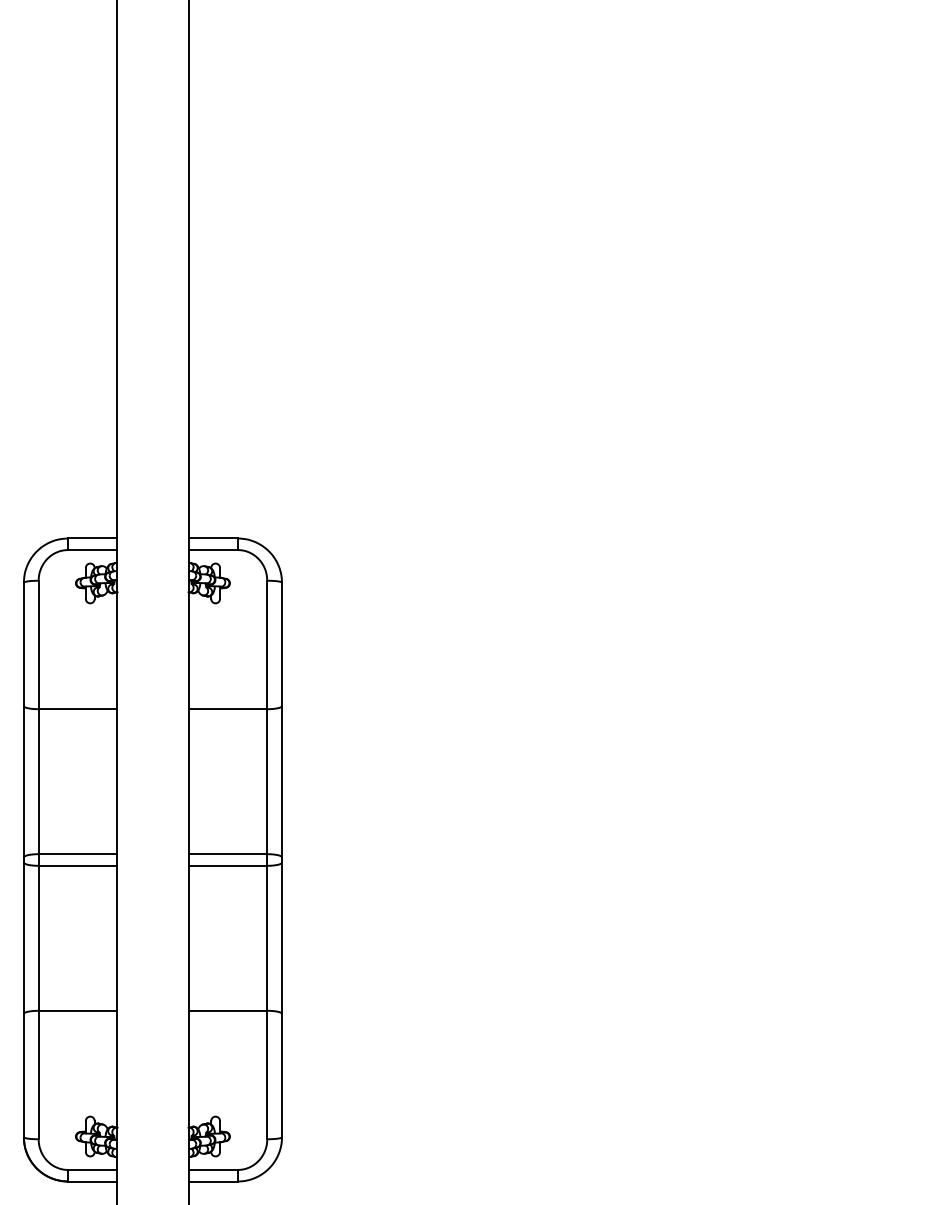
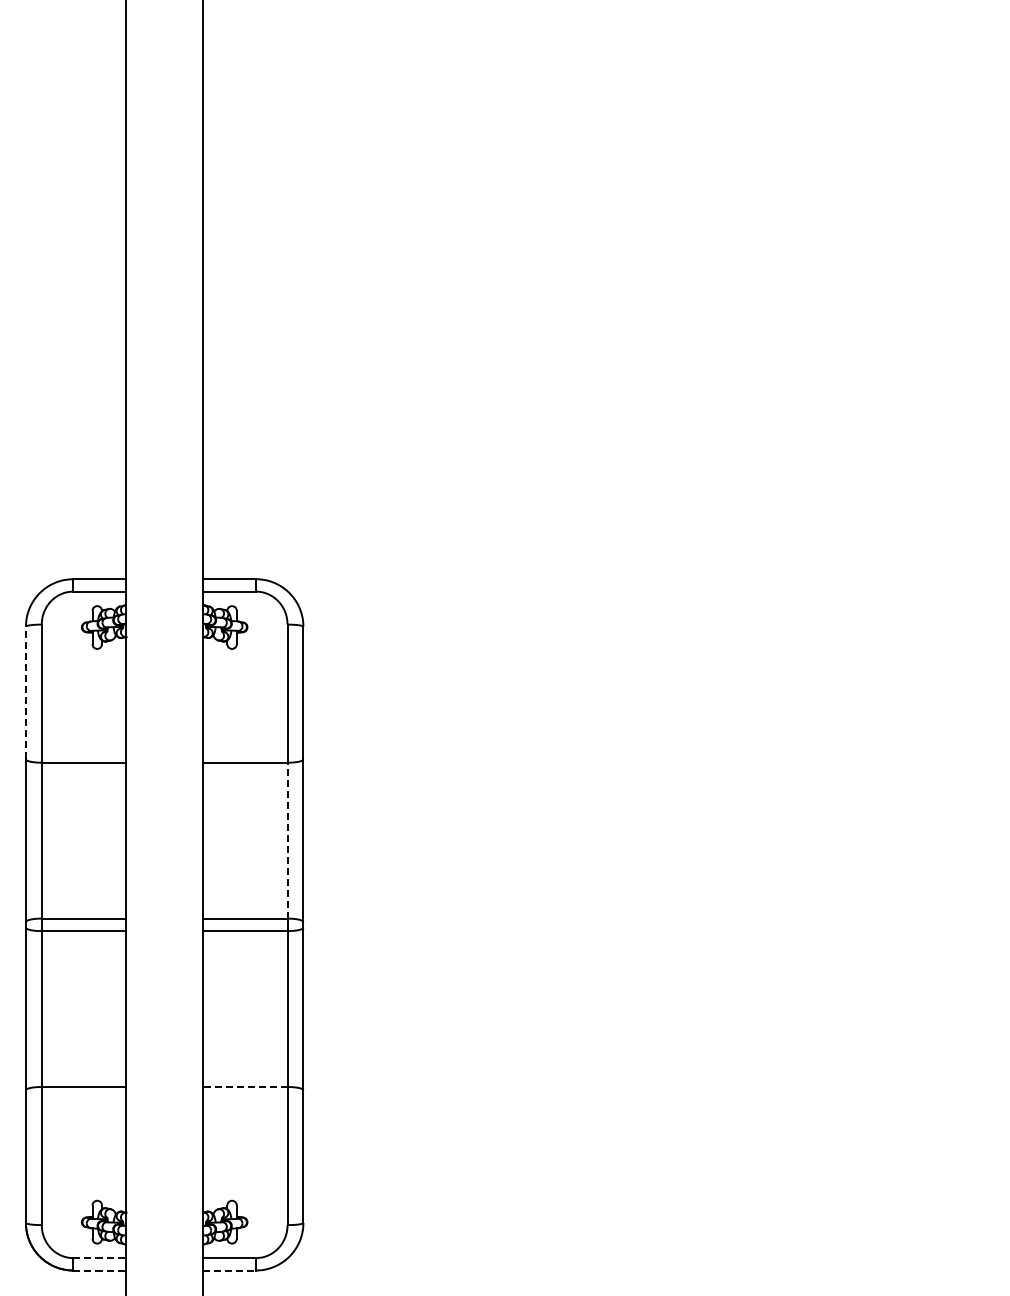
line: (23, 643) -> (25, 692), solid -> dashed
line: (267, 781) -> (287, 840), solid -> dashed
line: (227, 1010) -> (244, 1086), solid -> dashed
line: (93, 1170) -> (100, 1258), solid -> dashed
line: (93, 1181) -> (100, 1270), solid -> dashed
line: (213, 1181) -> (229, 1270), solid -> dashed

